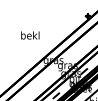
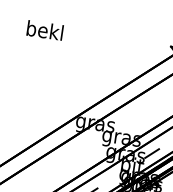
text: (30, 35) -> (45, 30), moved

